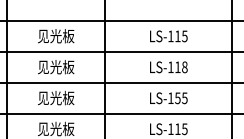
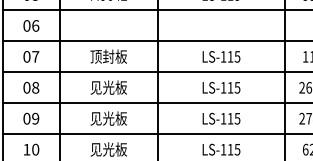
text: (49, 36) -> (102, 56), 见光板 -> 顶封板
text: (184, 67) -> (237, 87), LS-118 -> LS-115
text: (177, 98) -> (230, 118), LS-155 -> LS-115

